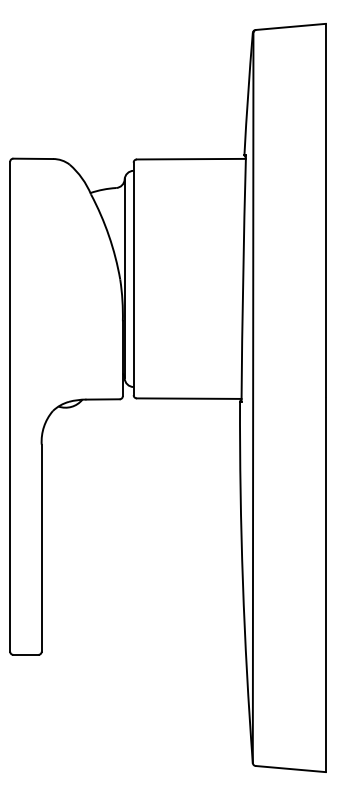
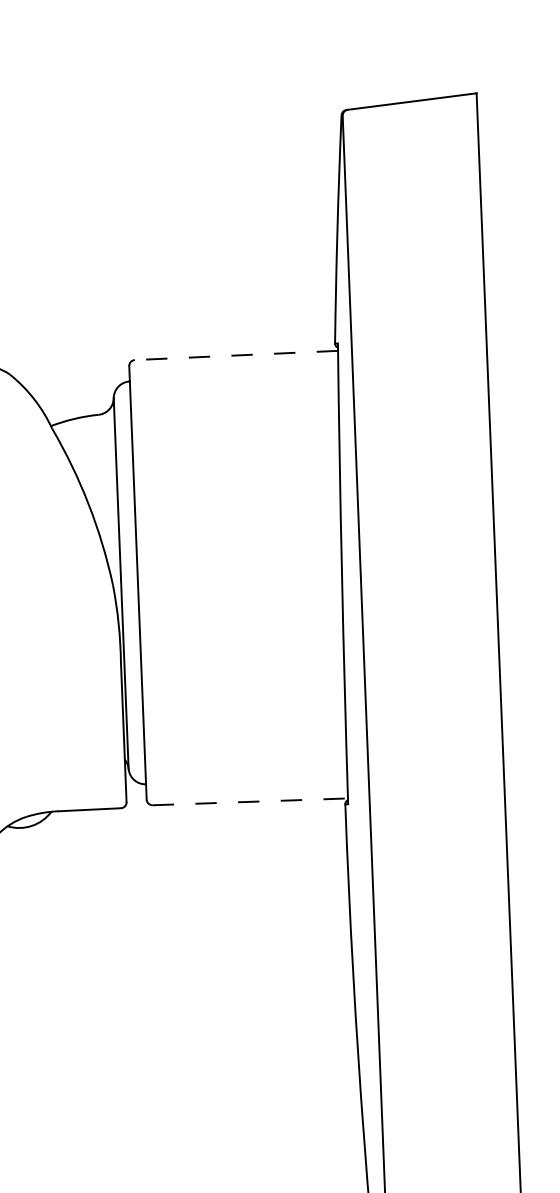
line: (191, 159) -> (236, 356), solid -> dashed
line: (189, 398) -> (250, 801), solid -> dashed

